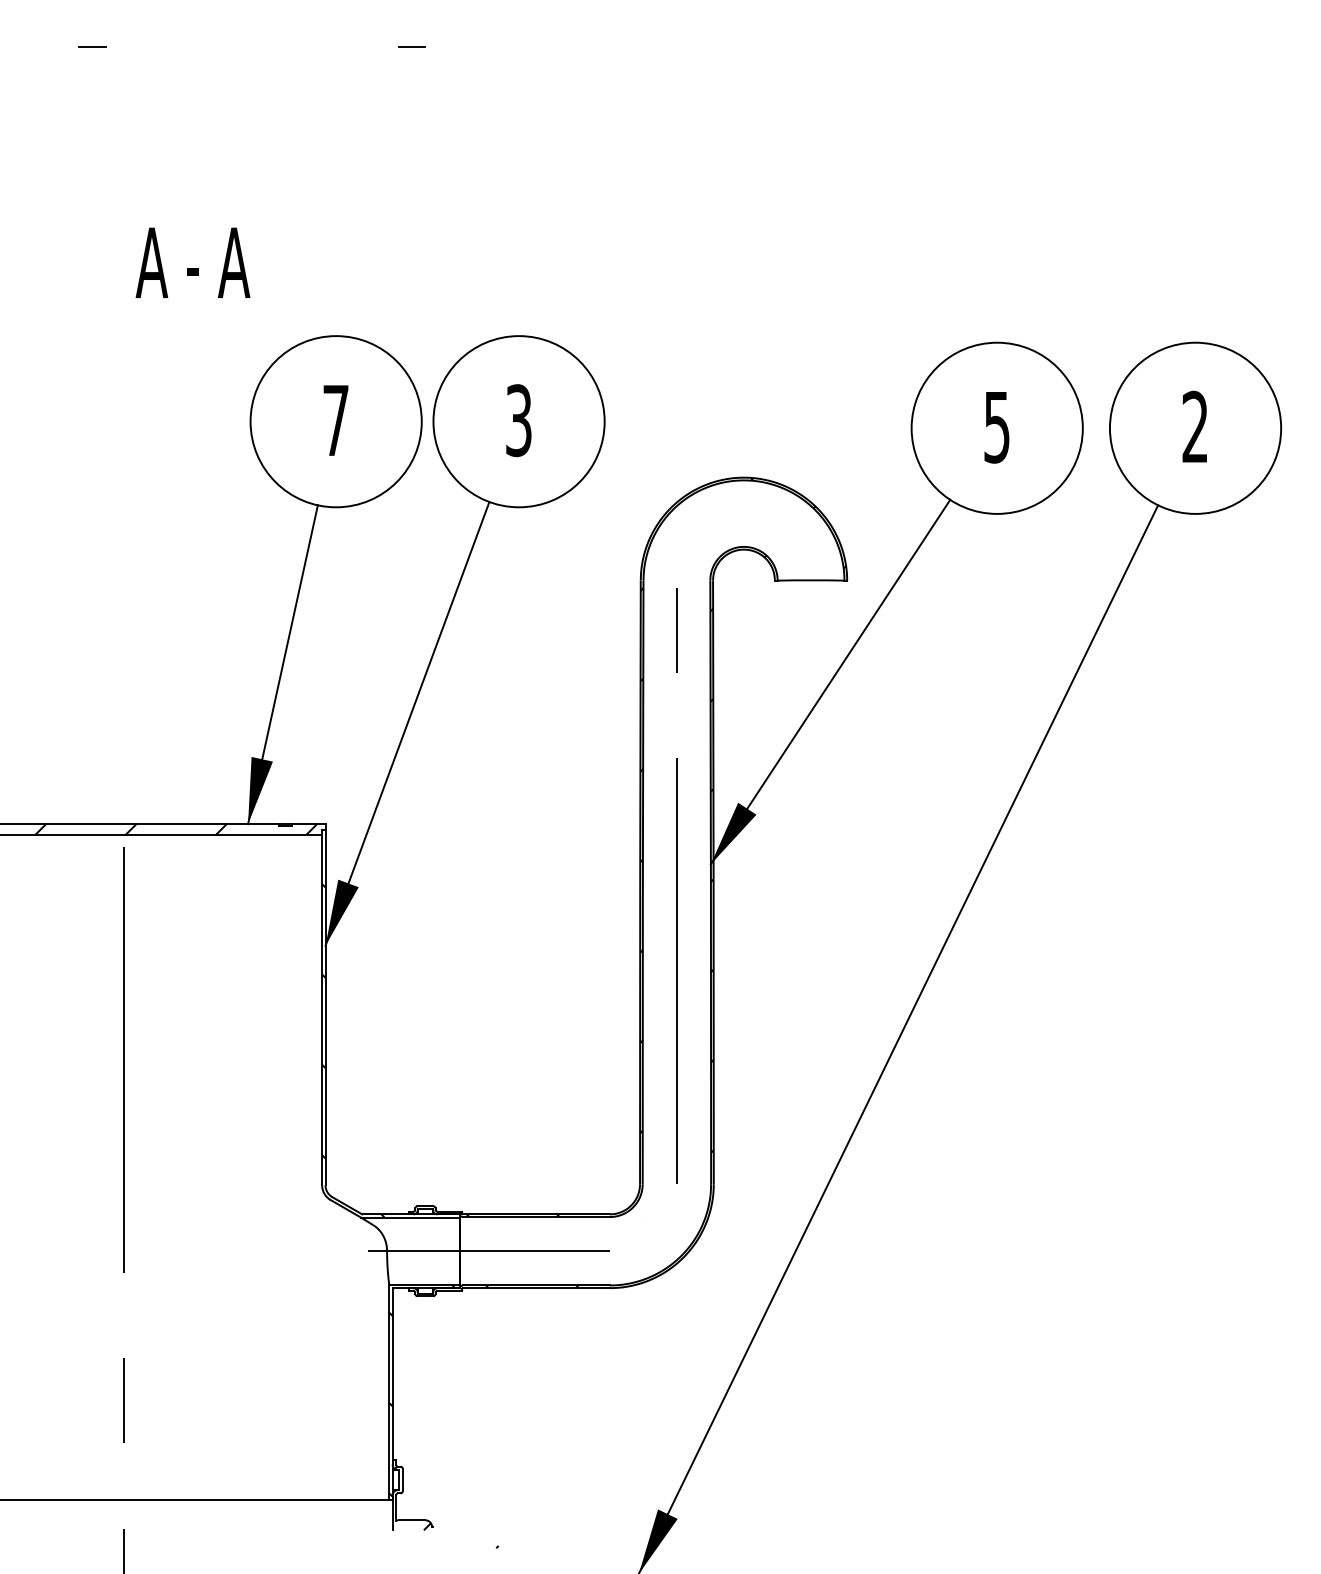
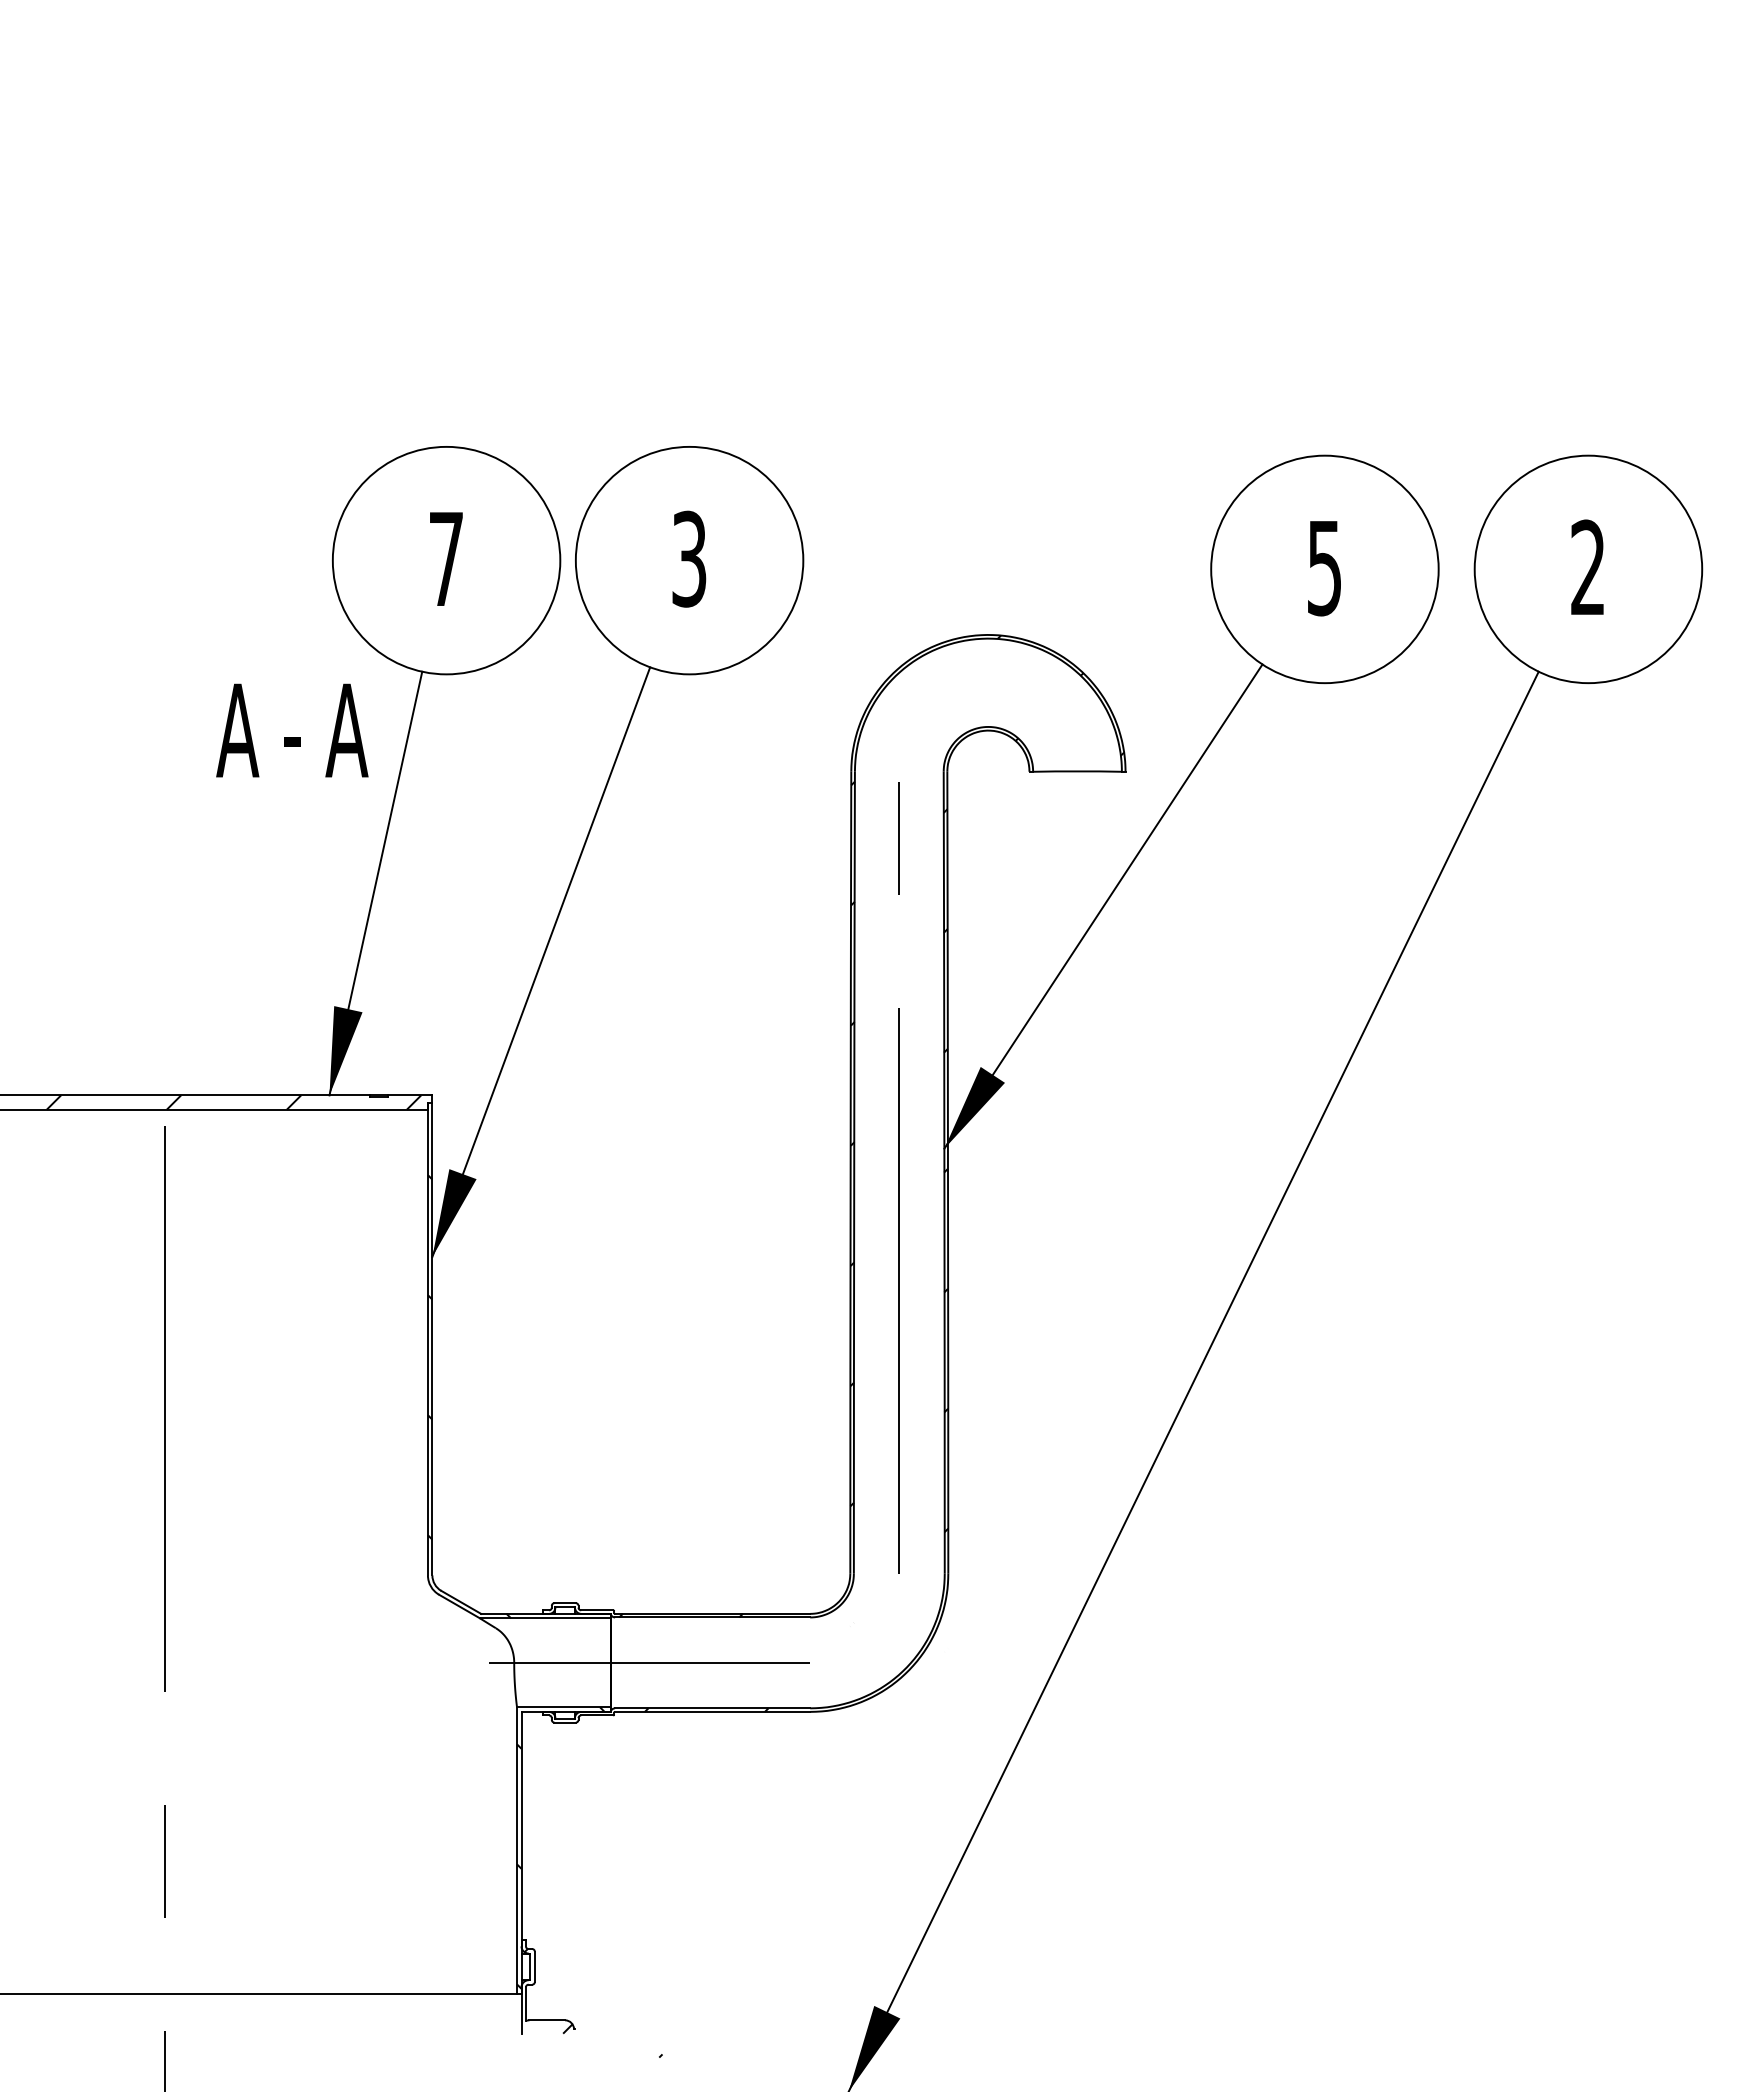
line: (92, 46) -> (122, 62), removed
line: (412, 46) -> (547, 62), removed
text: (193, 262) -> (292, 730), moved

